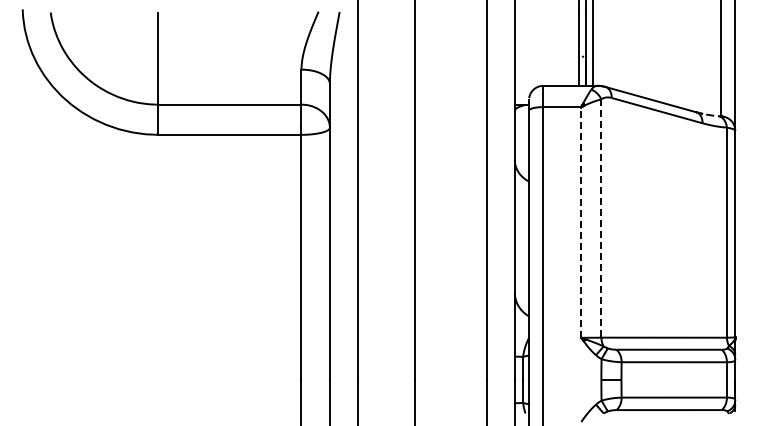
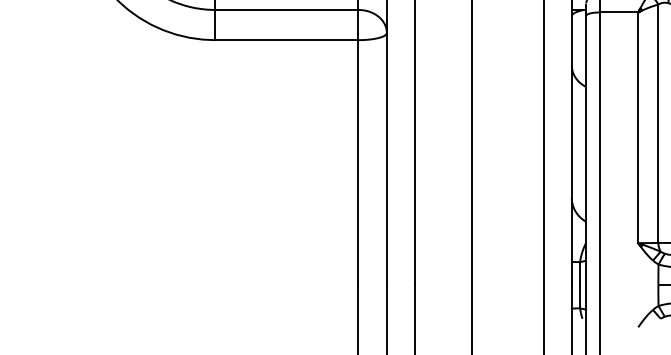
line: (601, 219) -> (658, 124), dashed -> solid
line: (581, 221) -> (638, 126), dashed -> solid

